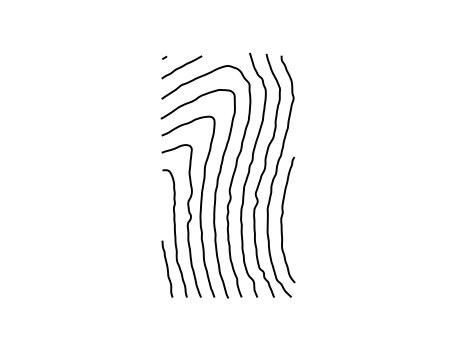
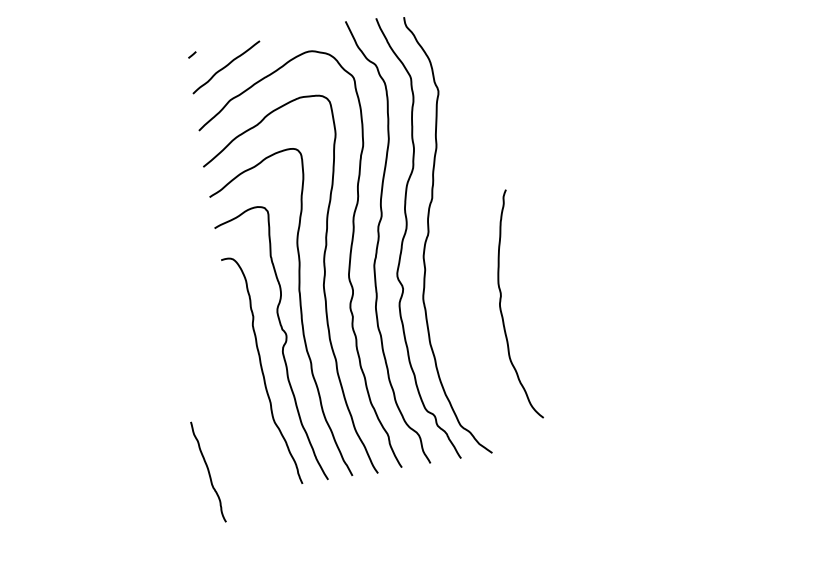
curve: (282, 219) -> (502, 306), moved
curve: (167, 268) -> (208, 470), moved

